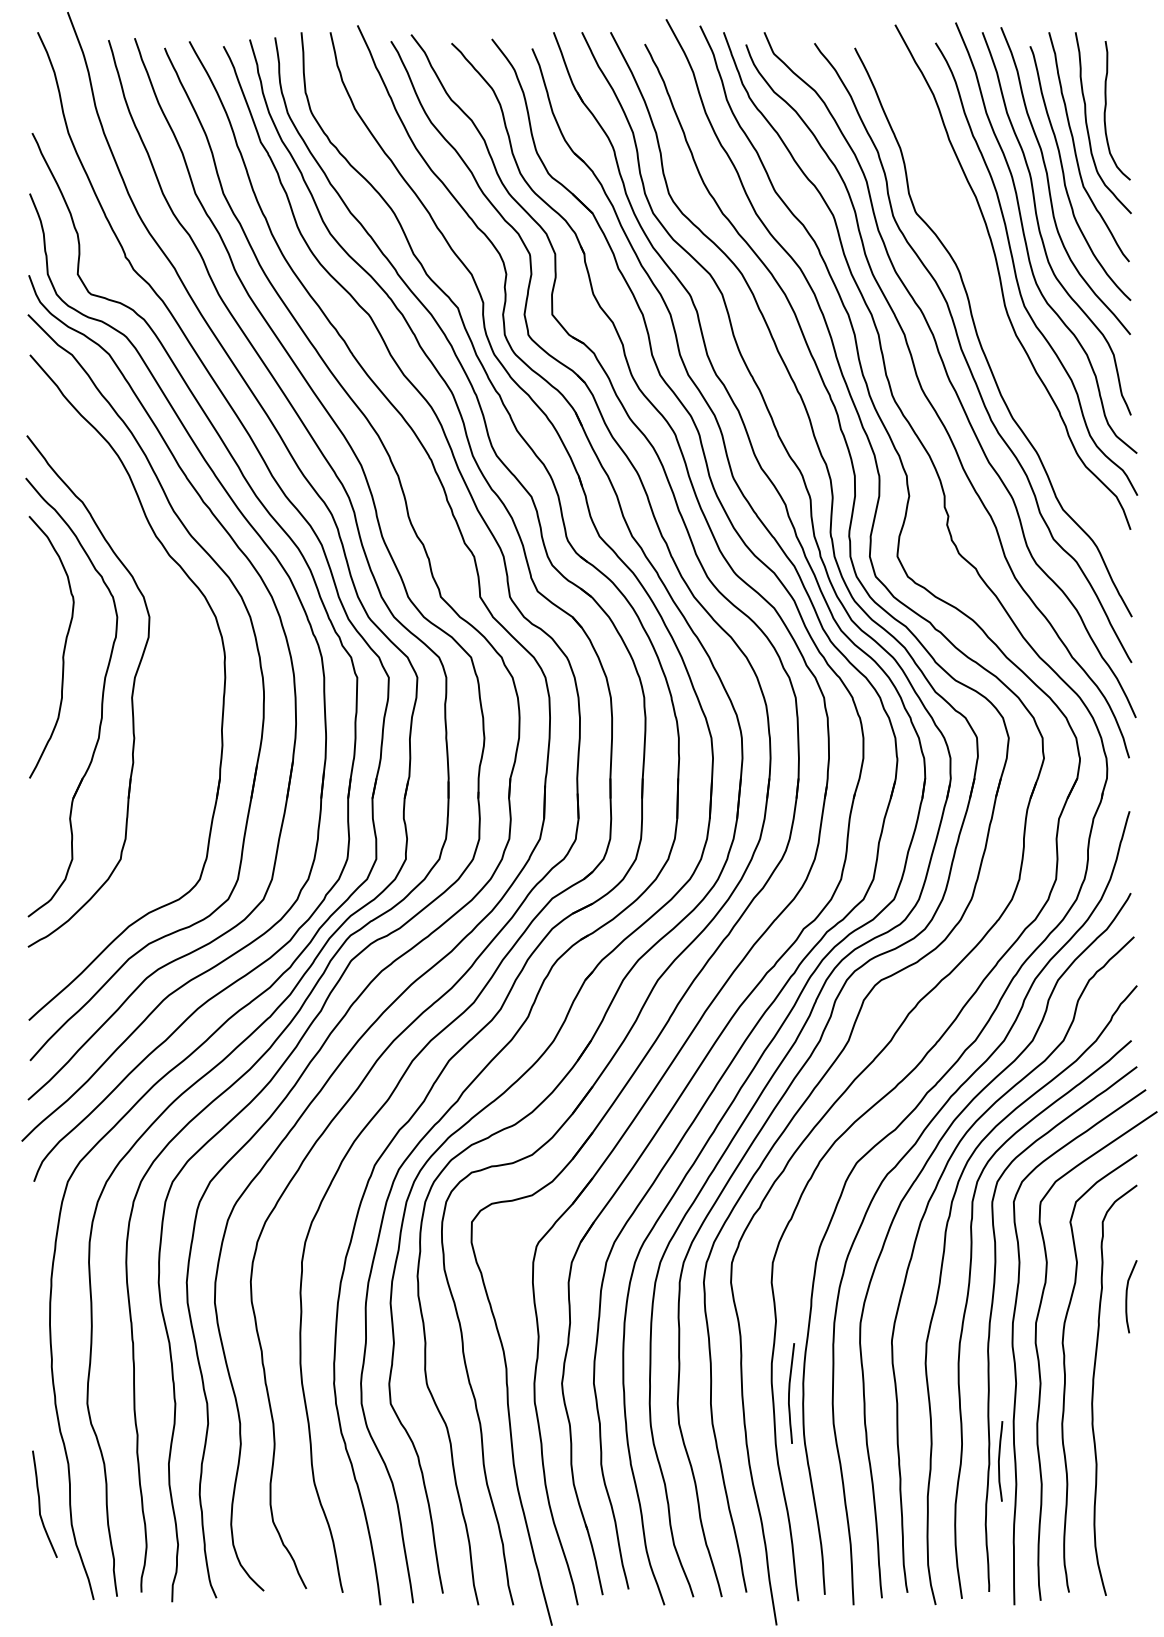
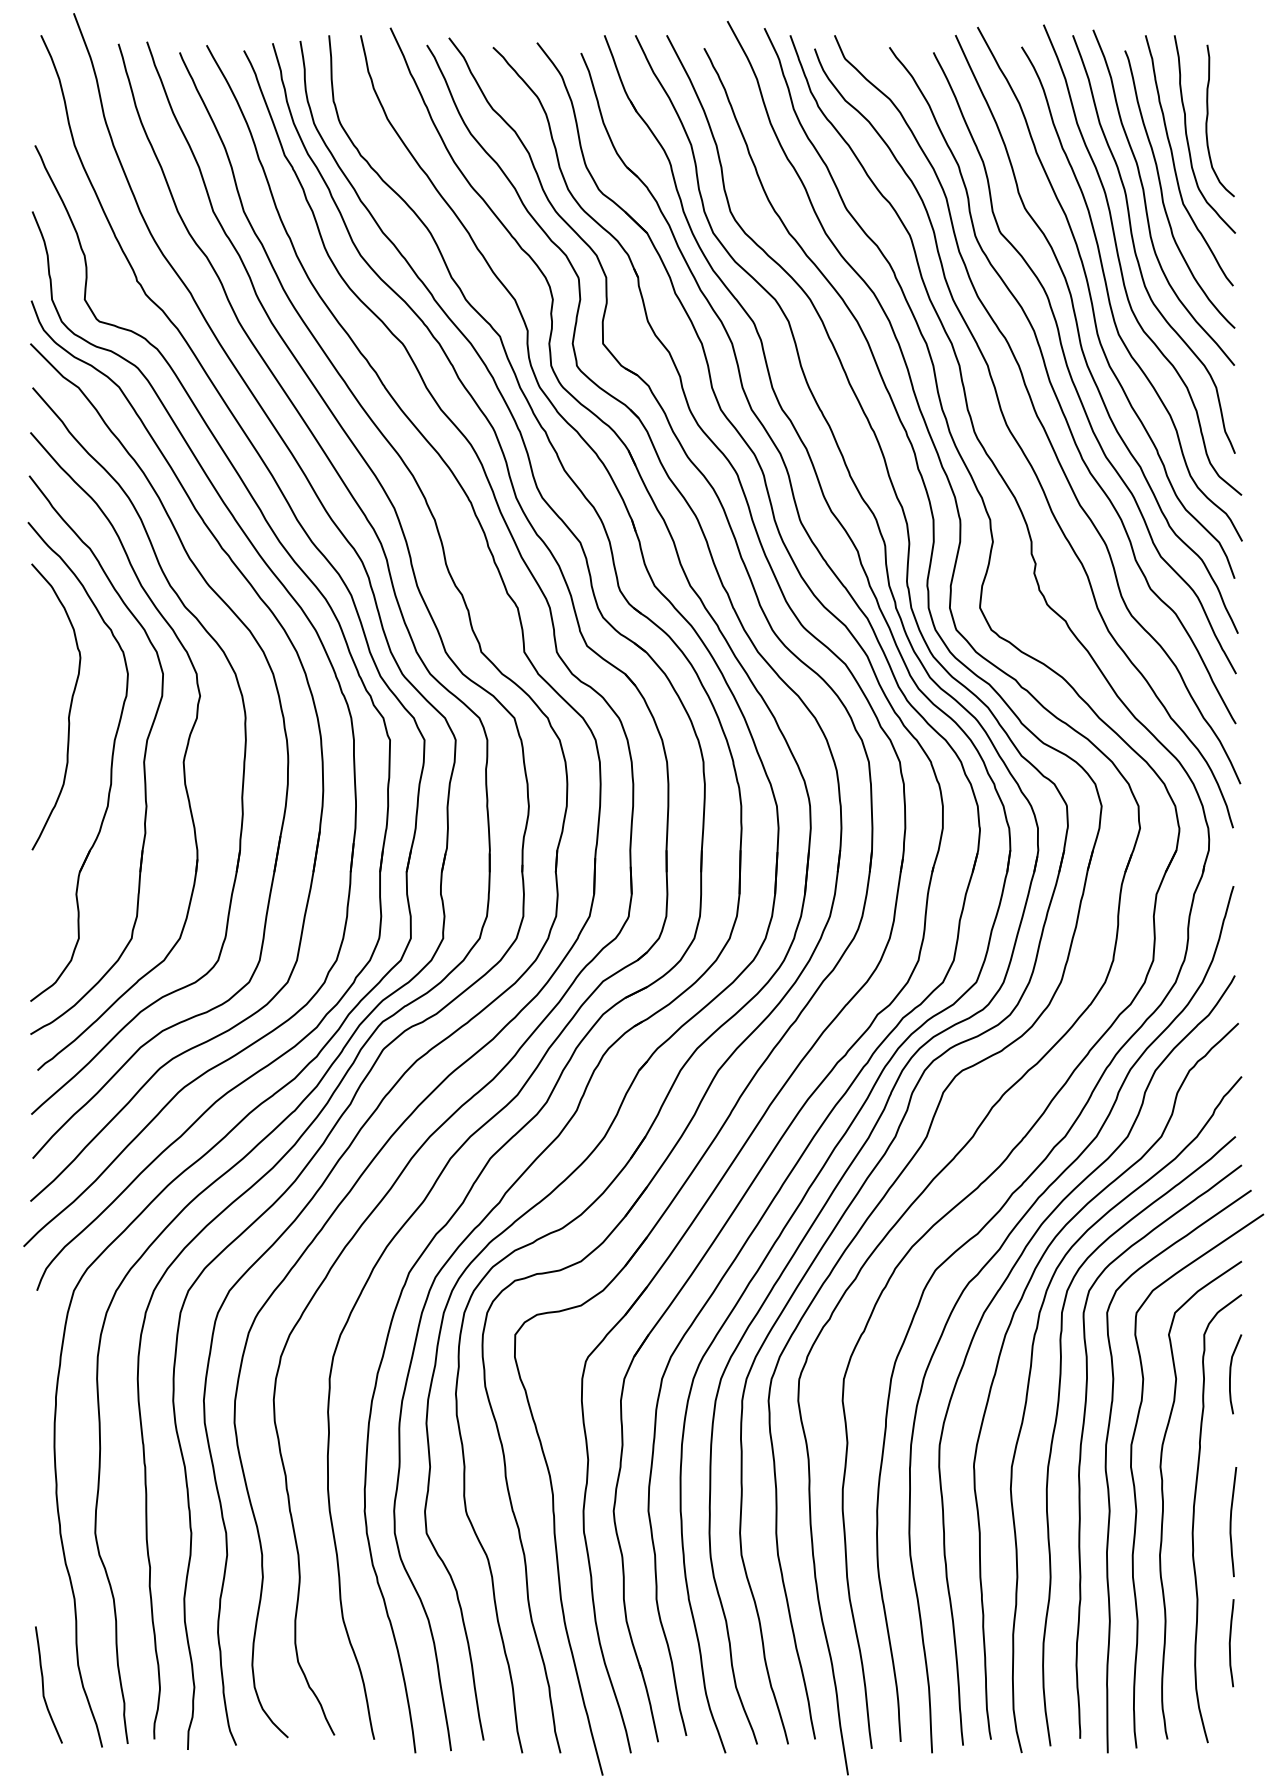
curve: (989, 308) -> (1080, 336), added
part: (167, 697) -> (182, 761), added
curve: (1127, 1296) -> (1231, 1374), moved
curve: (789, 1393) -> (1231, 1522), moved
curve: (999, 1461) -> (1230, 1643), moved
curve: (39, 1503) -> (43, 1684), moved

